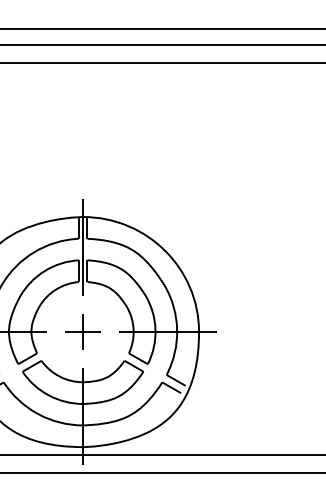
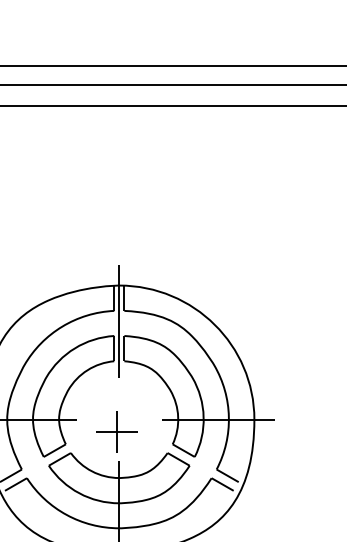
part: (82, 331) -> (116, 431), moved

